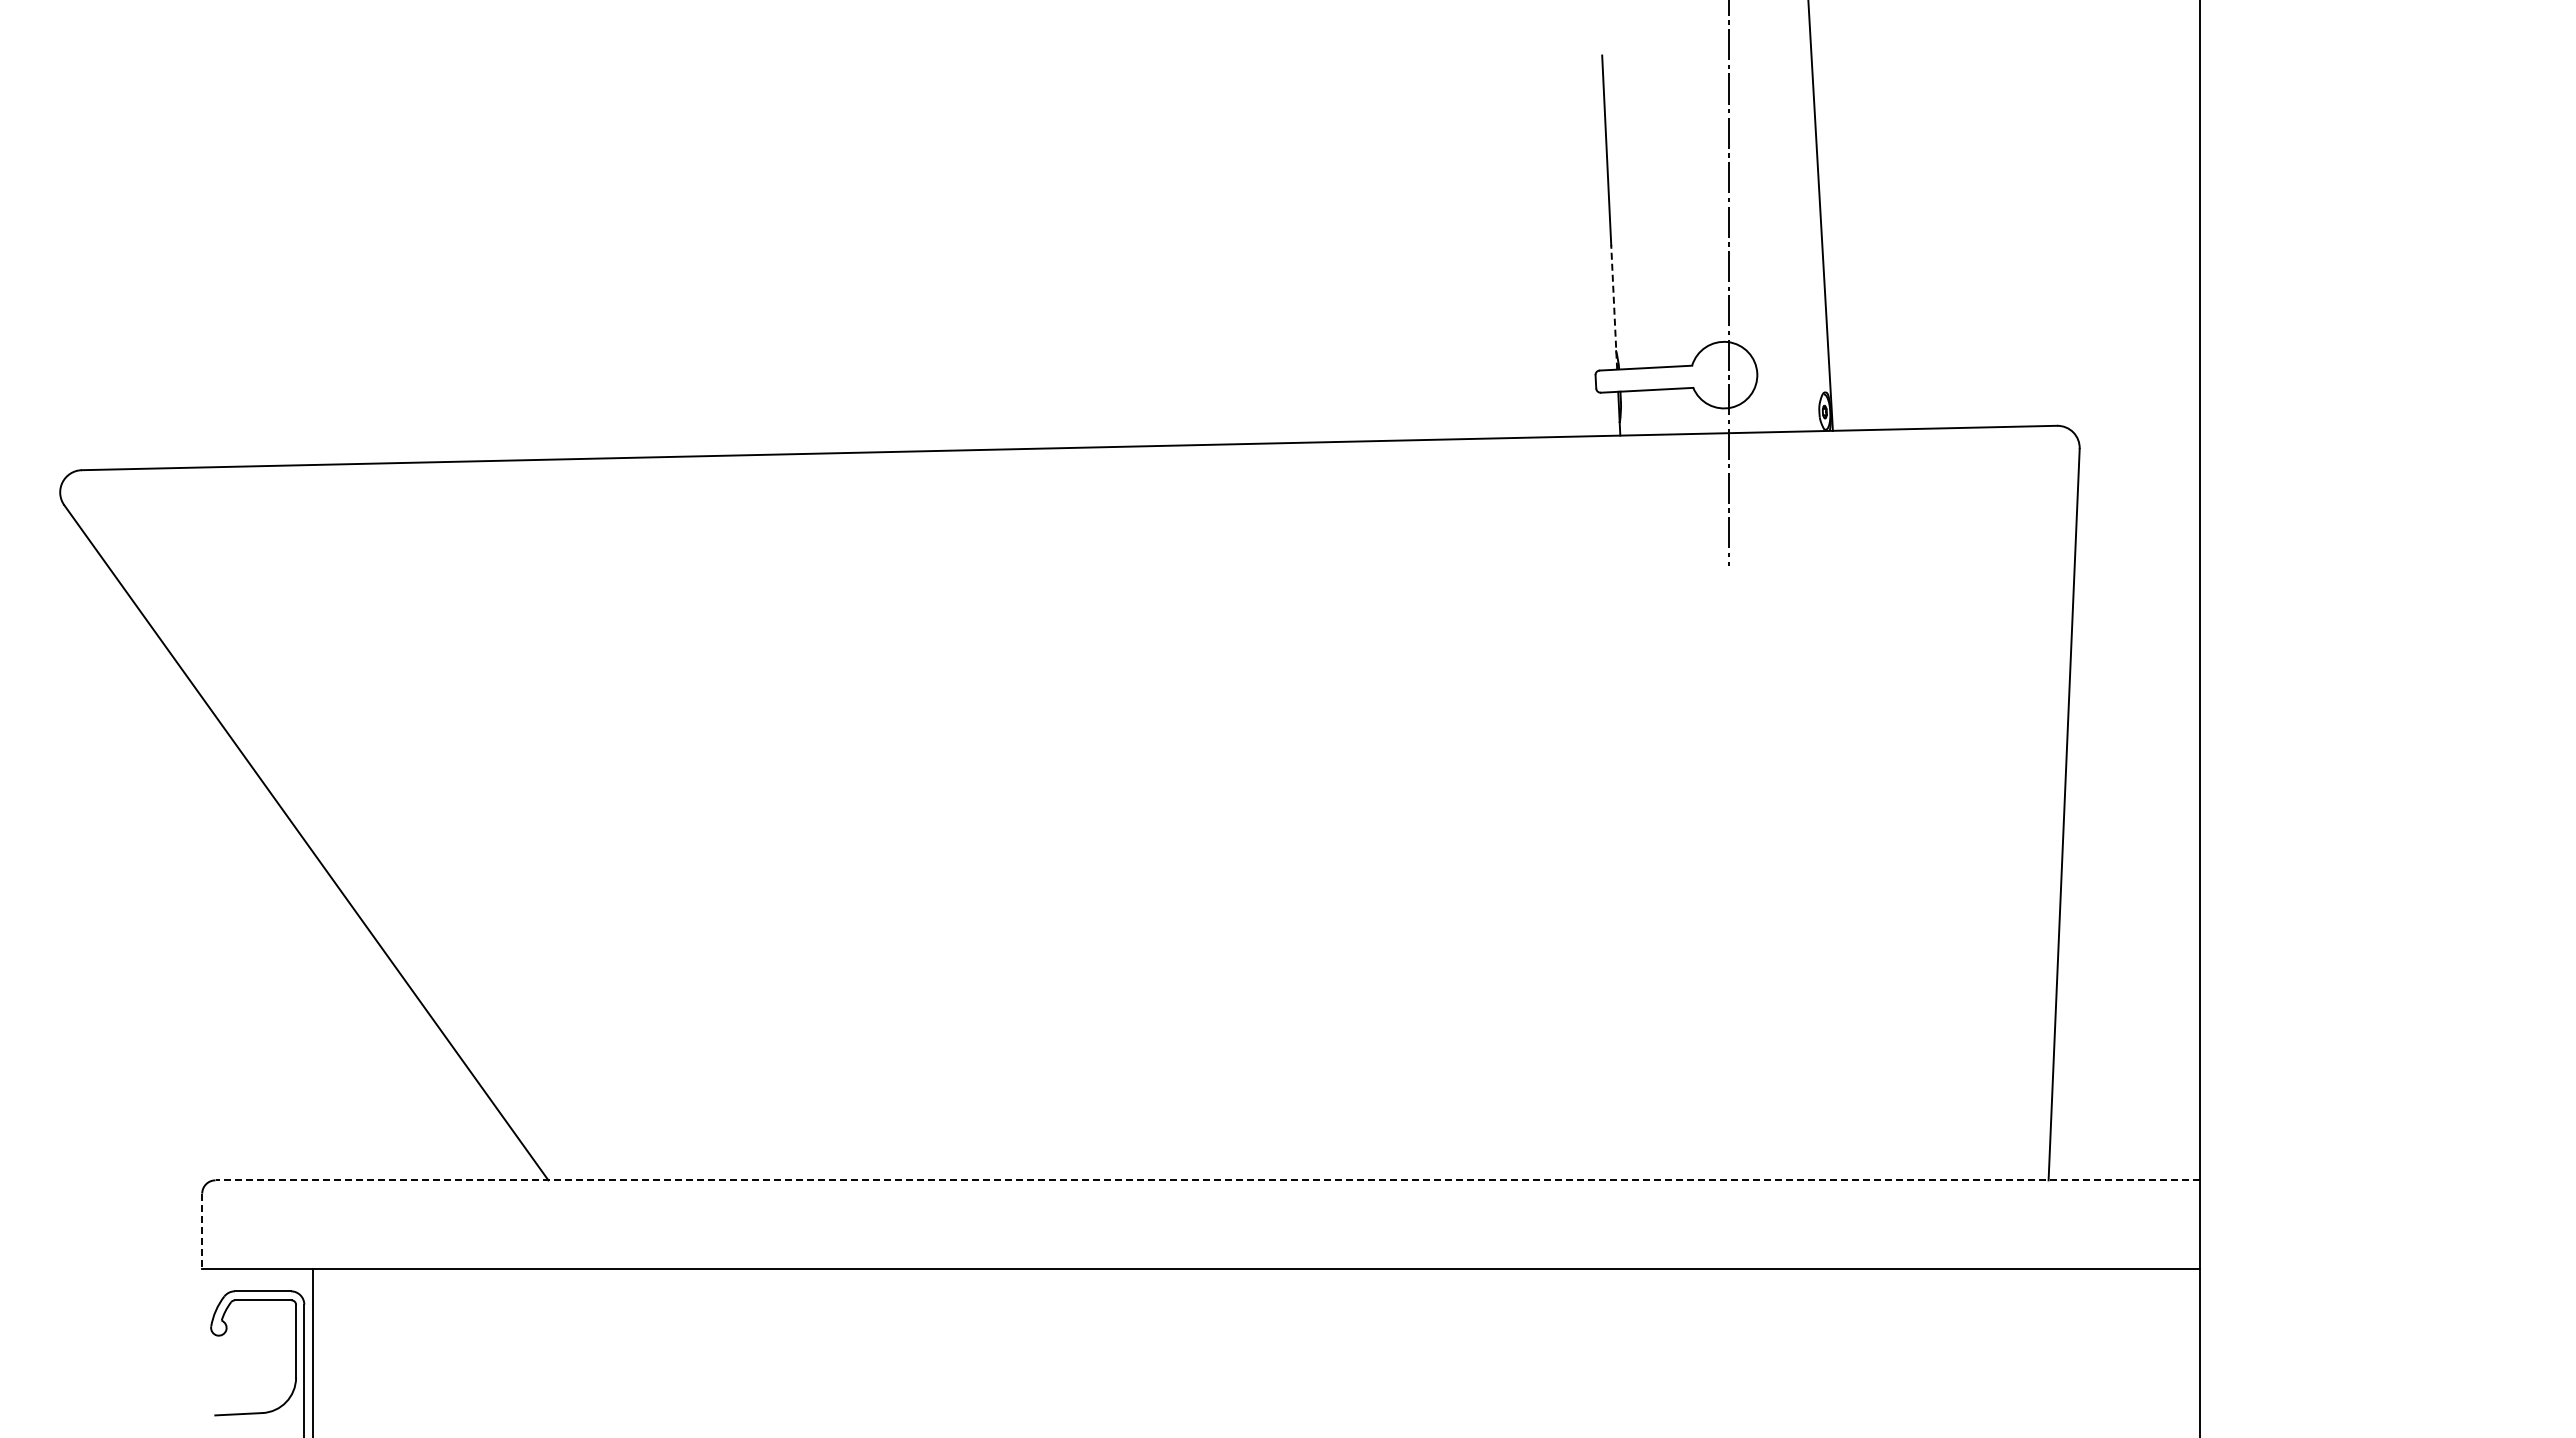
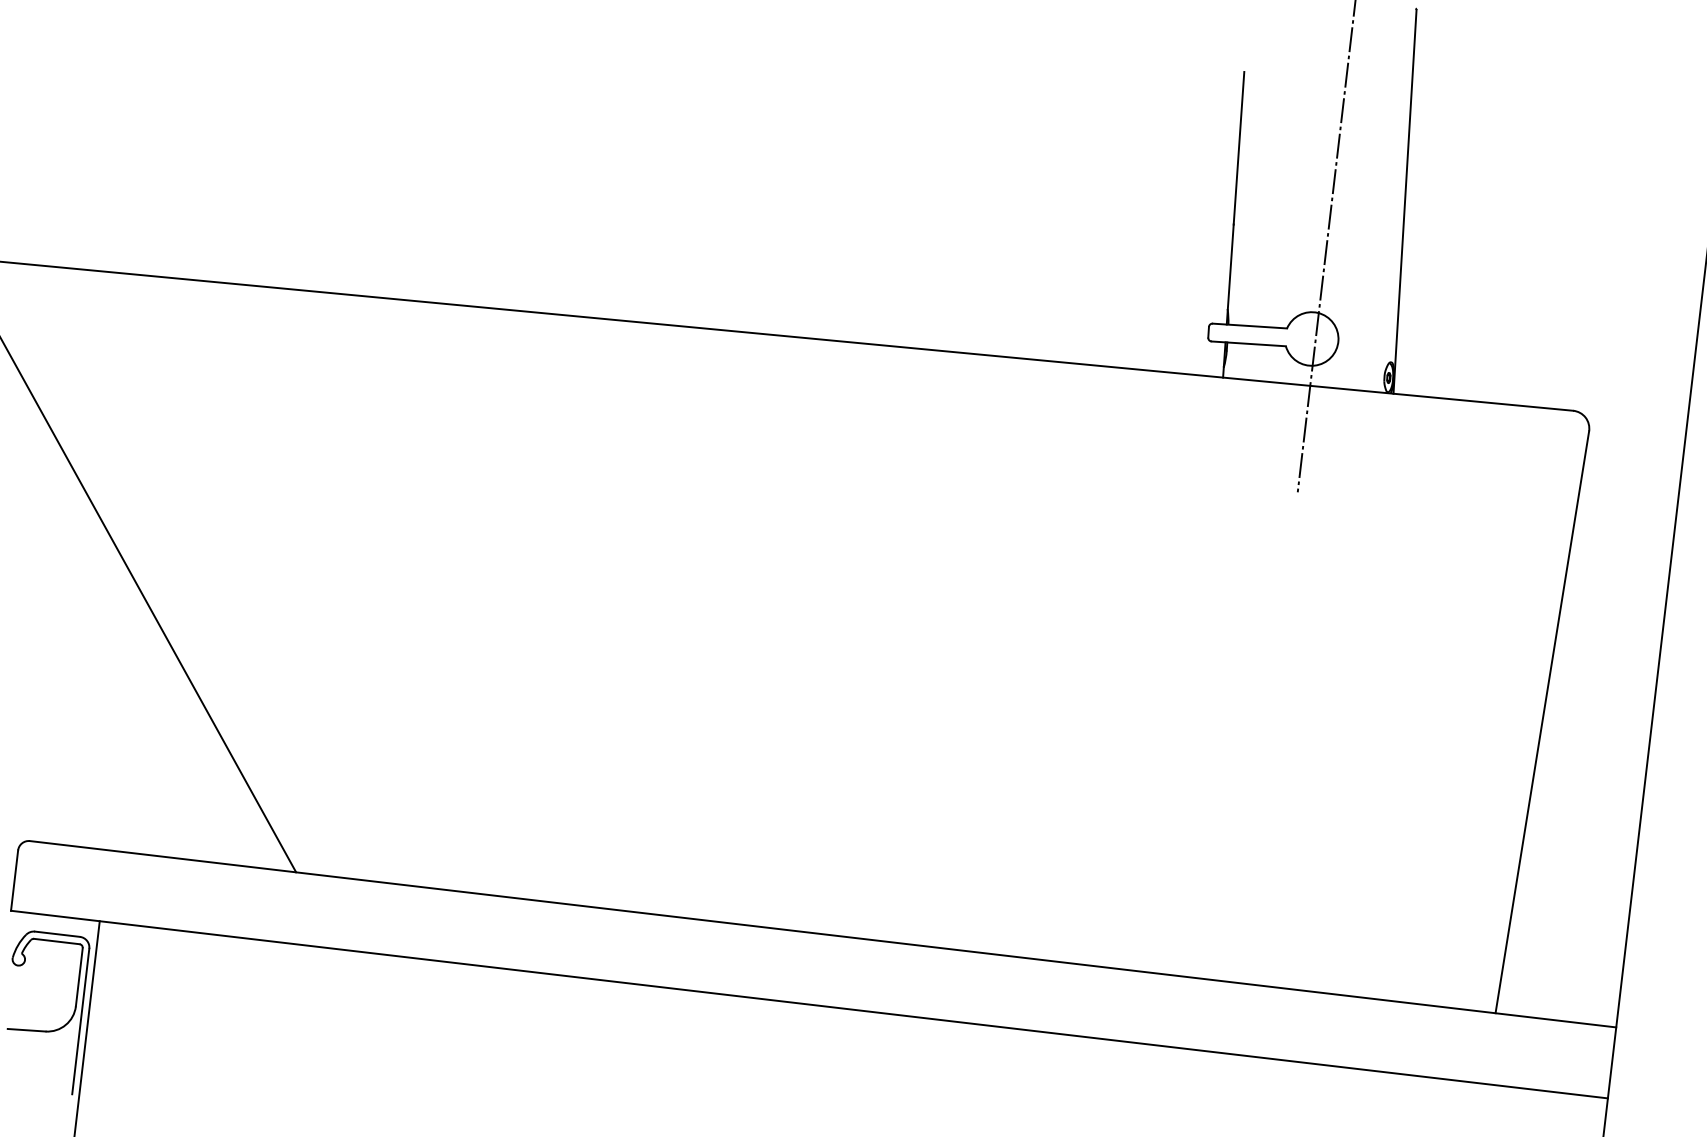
line: (1614, 306) -> (1230, 273), dashed -> solid
line: (1207, 1180) -> (823, 934), dashed -> solid
line: (202, 1231) -> (14, 880), dashed -> solid

